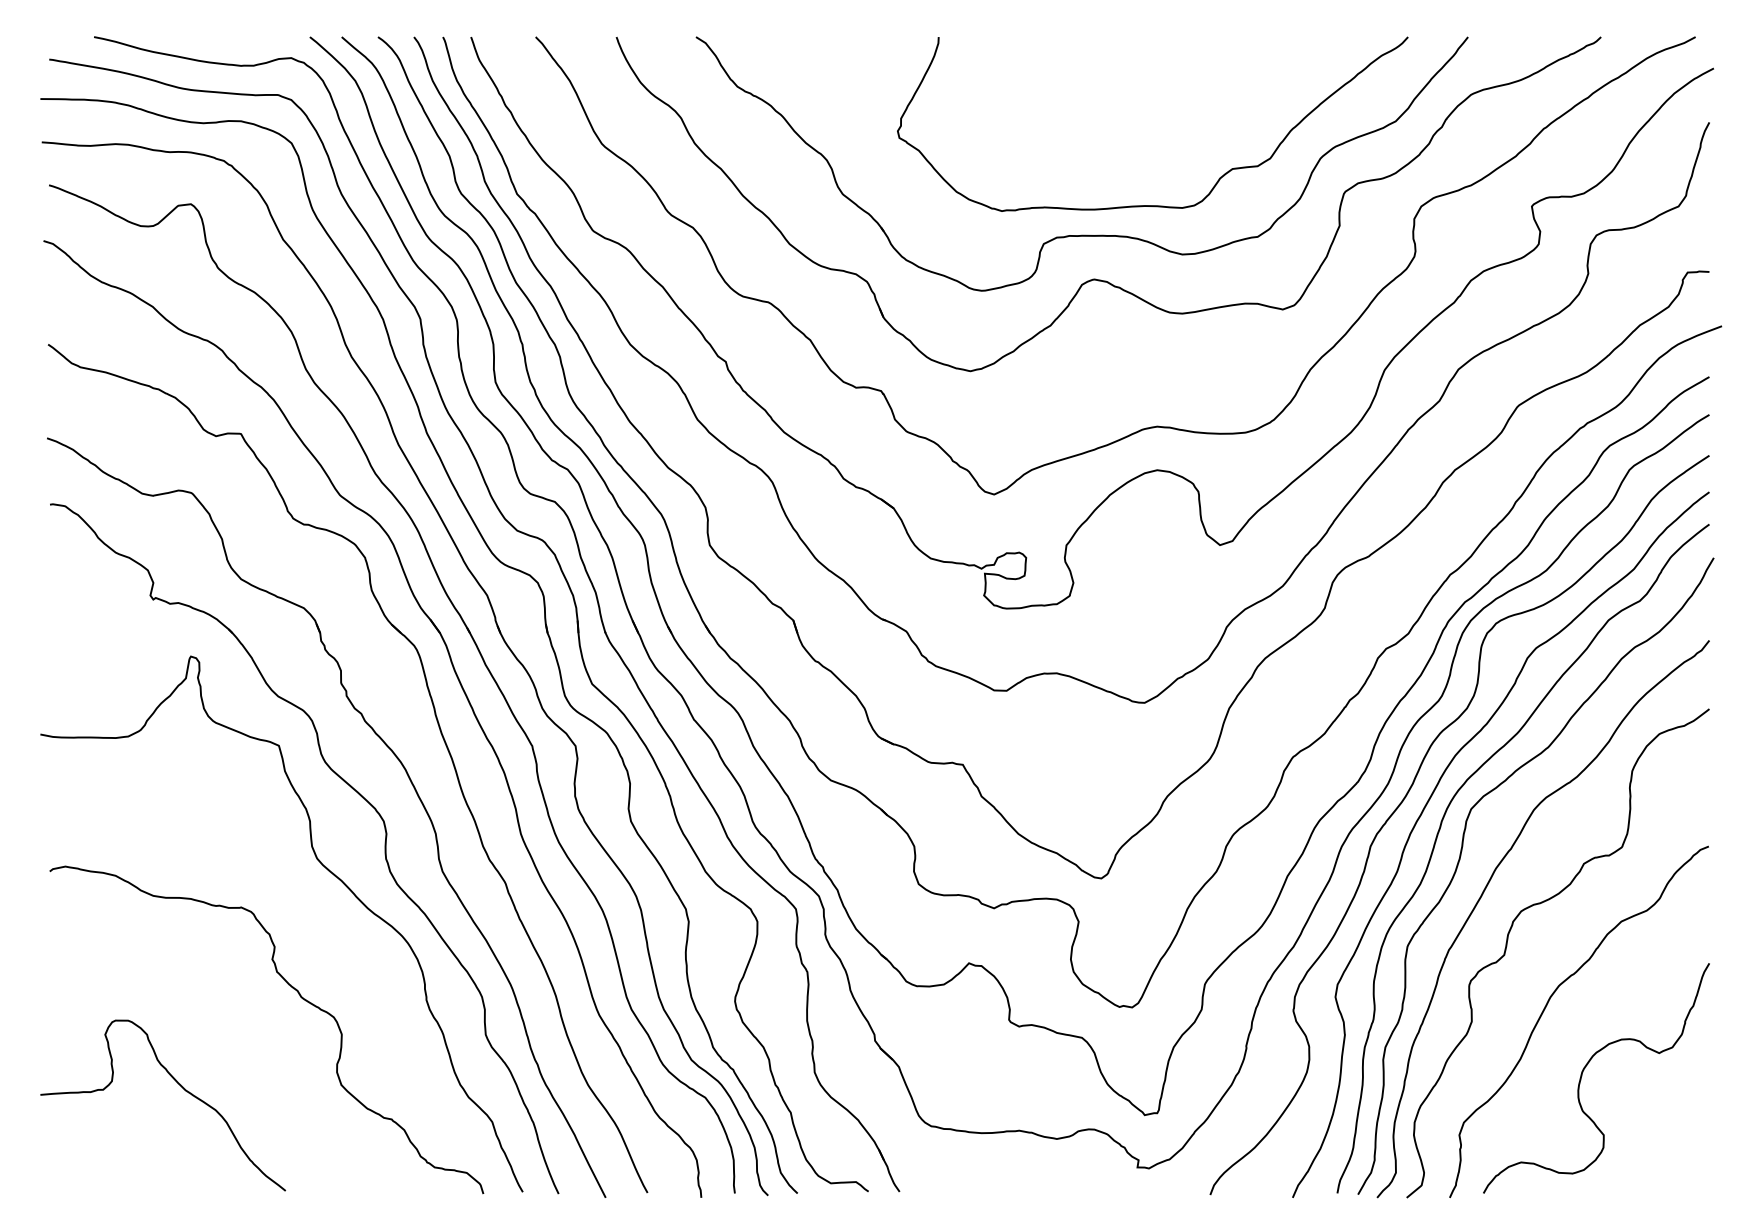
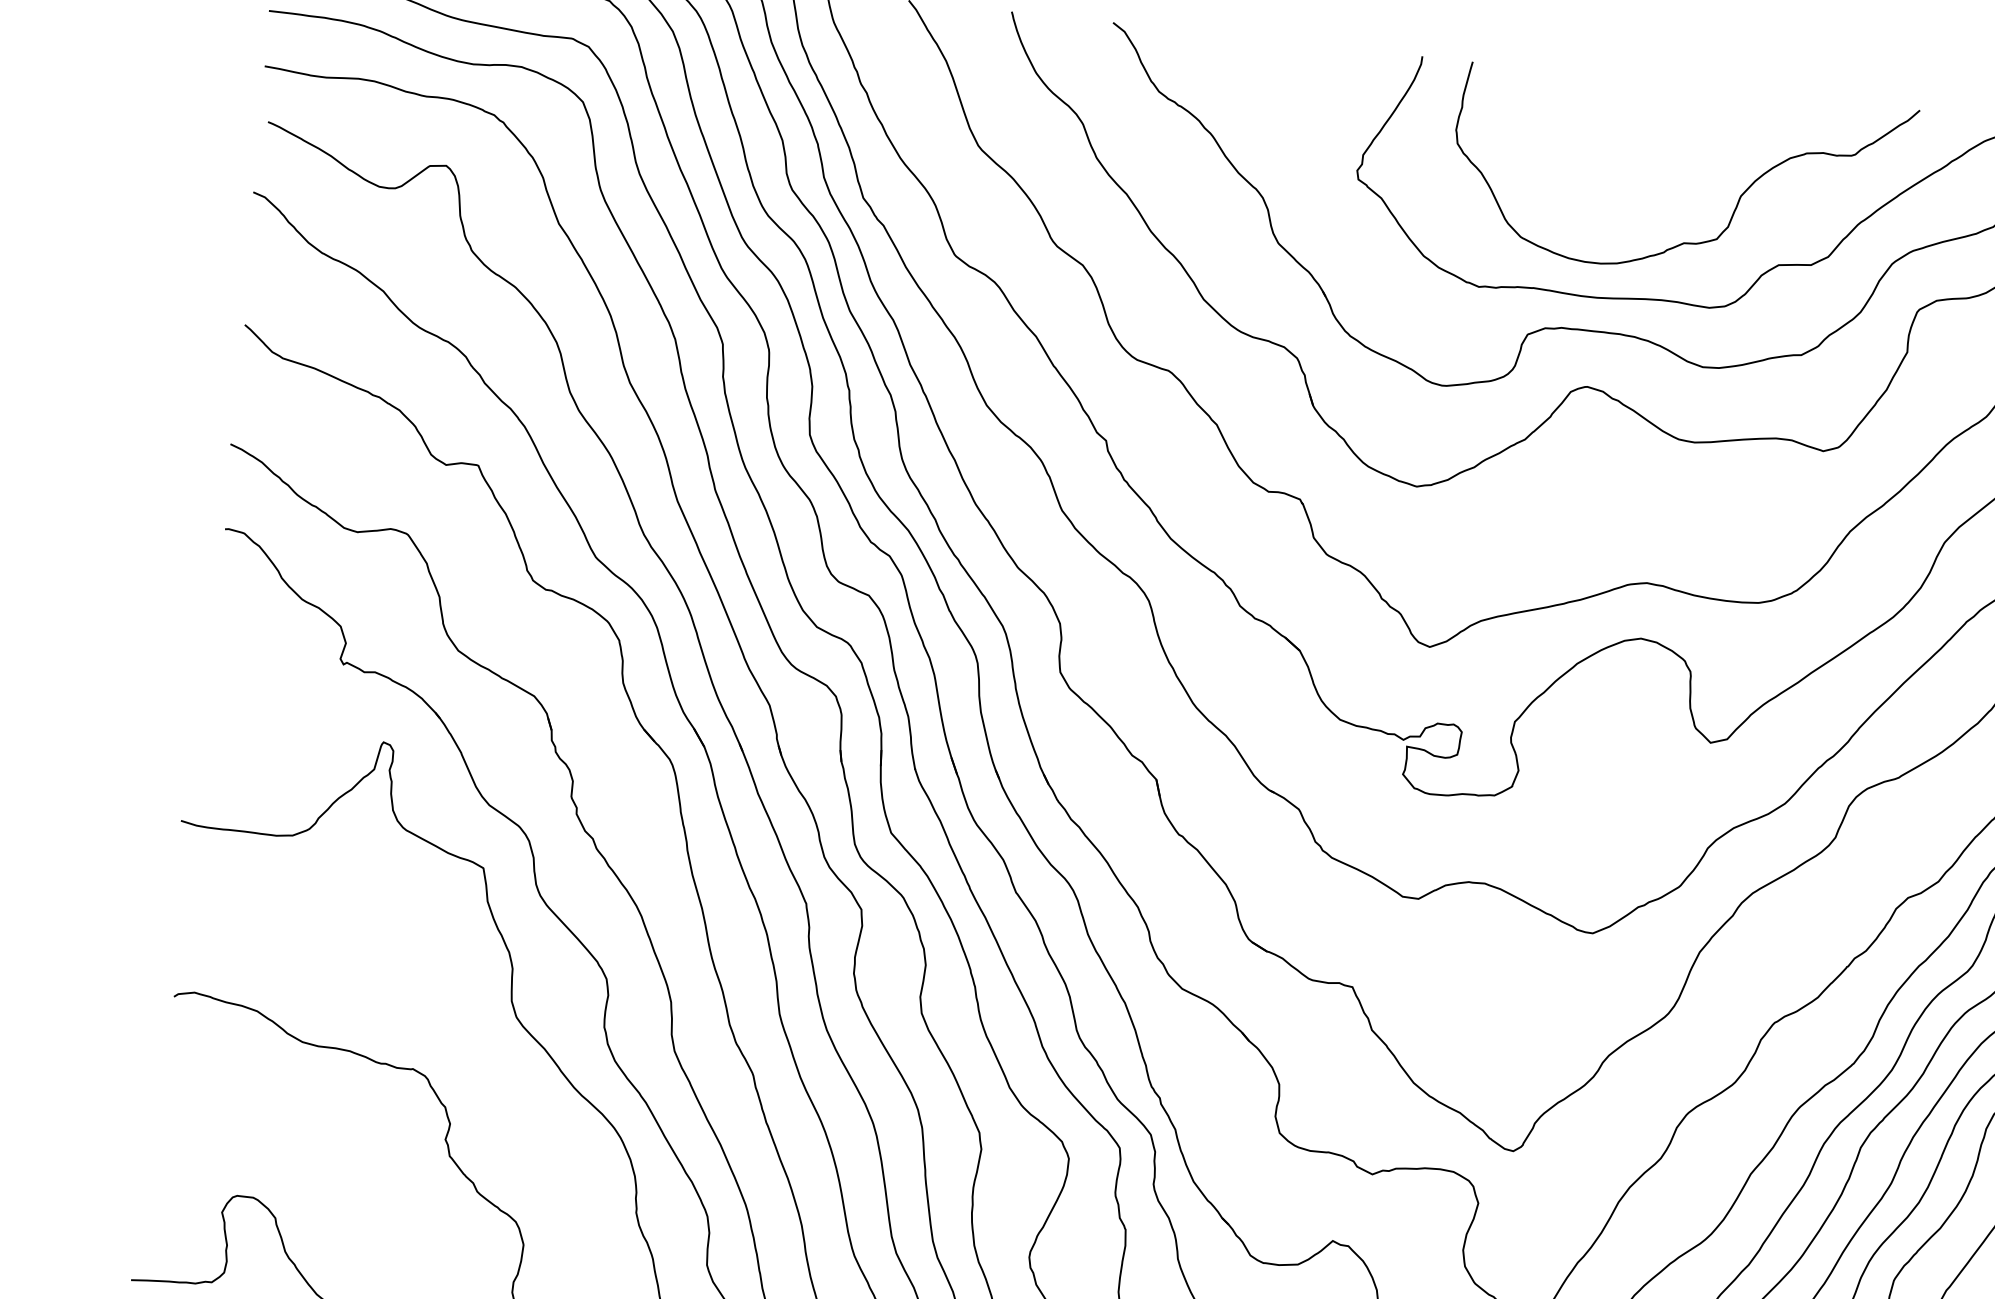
curve: (1194, 124) -> (1736, 203), added

